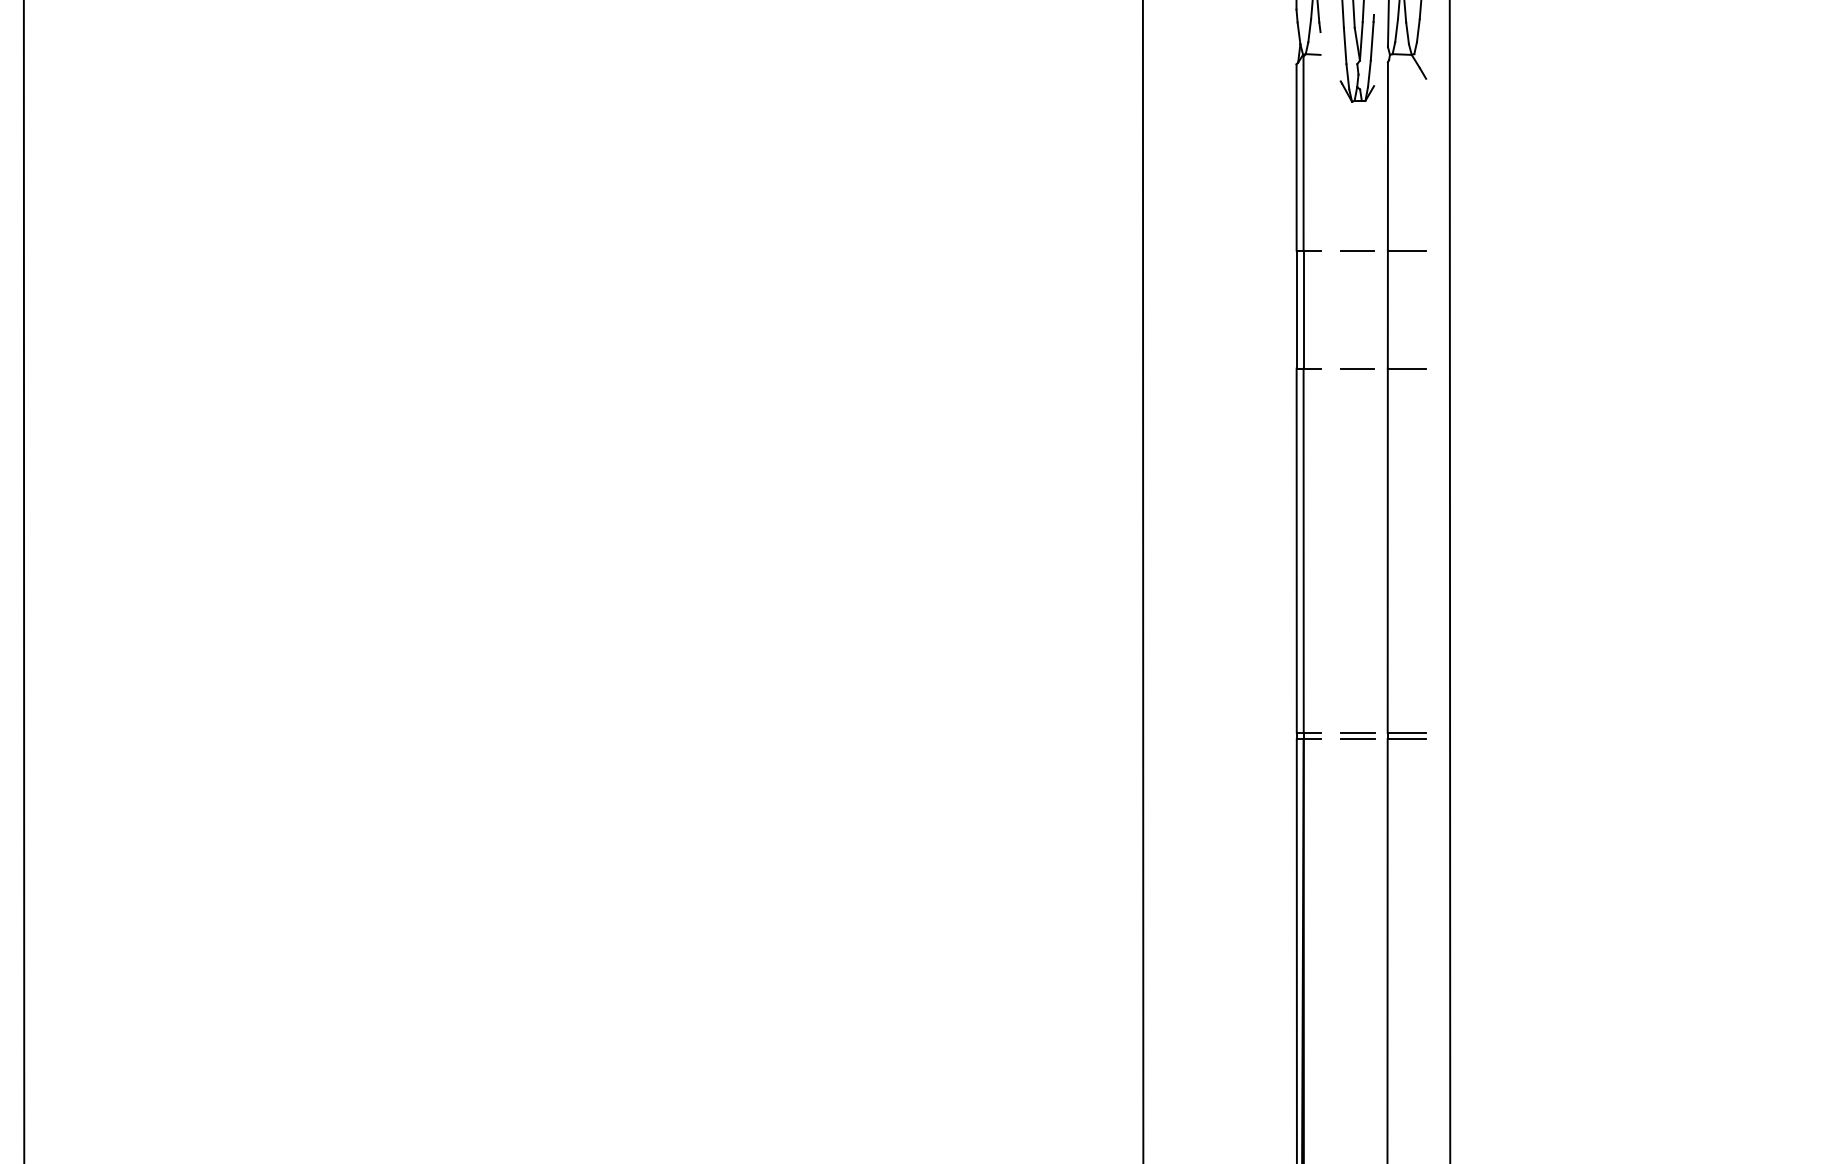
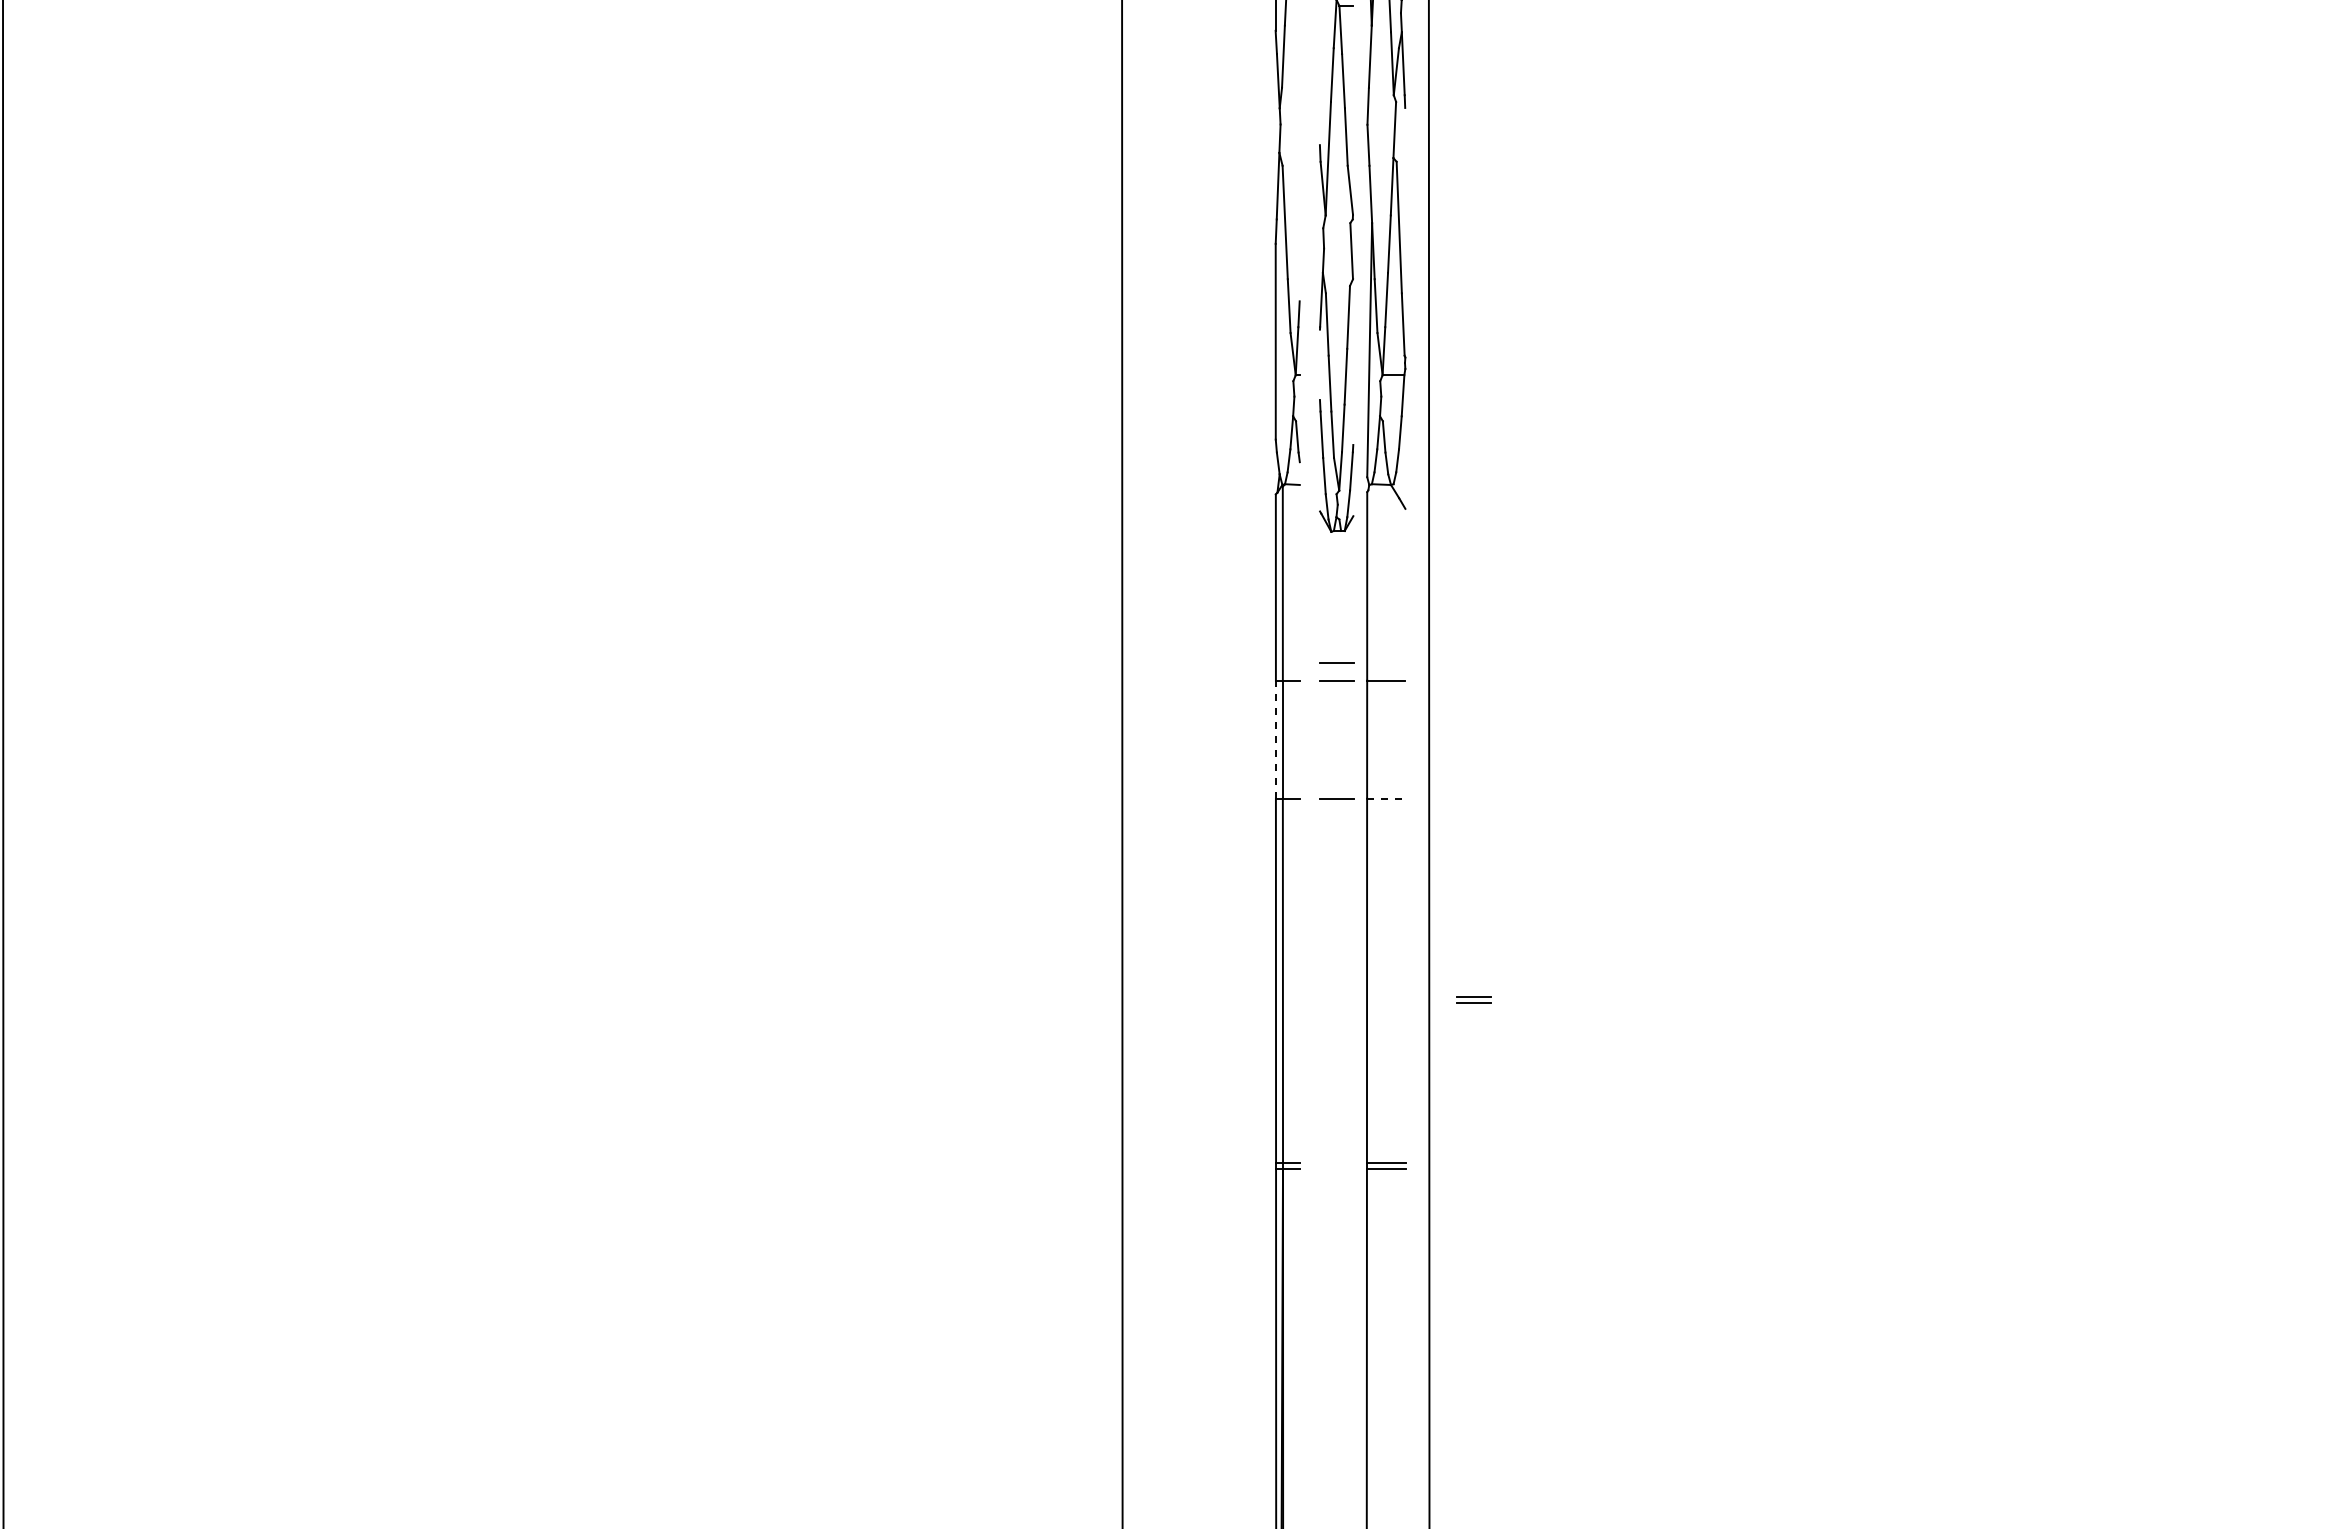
line: (1357, 232) -> (1336, 662), added
line: (1296, 309) -> (1275, 739), solid -> dashed
line: (1407, 368) -> (1386, 798), solid -> dashed
part: (1357, 735) -> (1473, 999), moved

